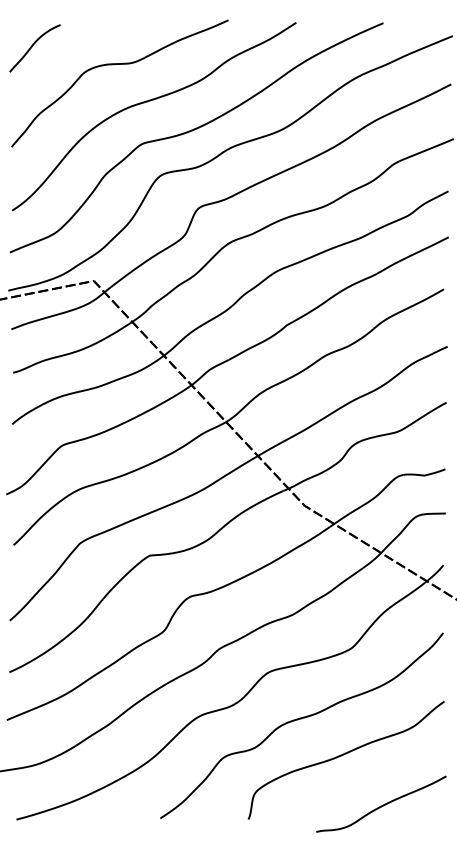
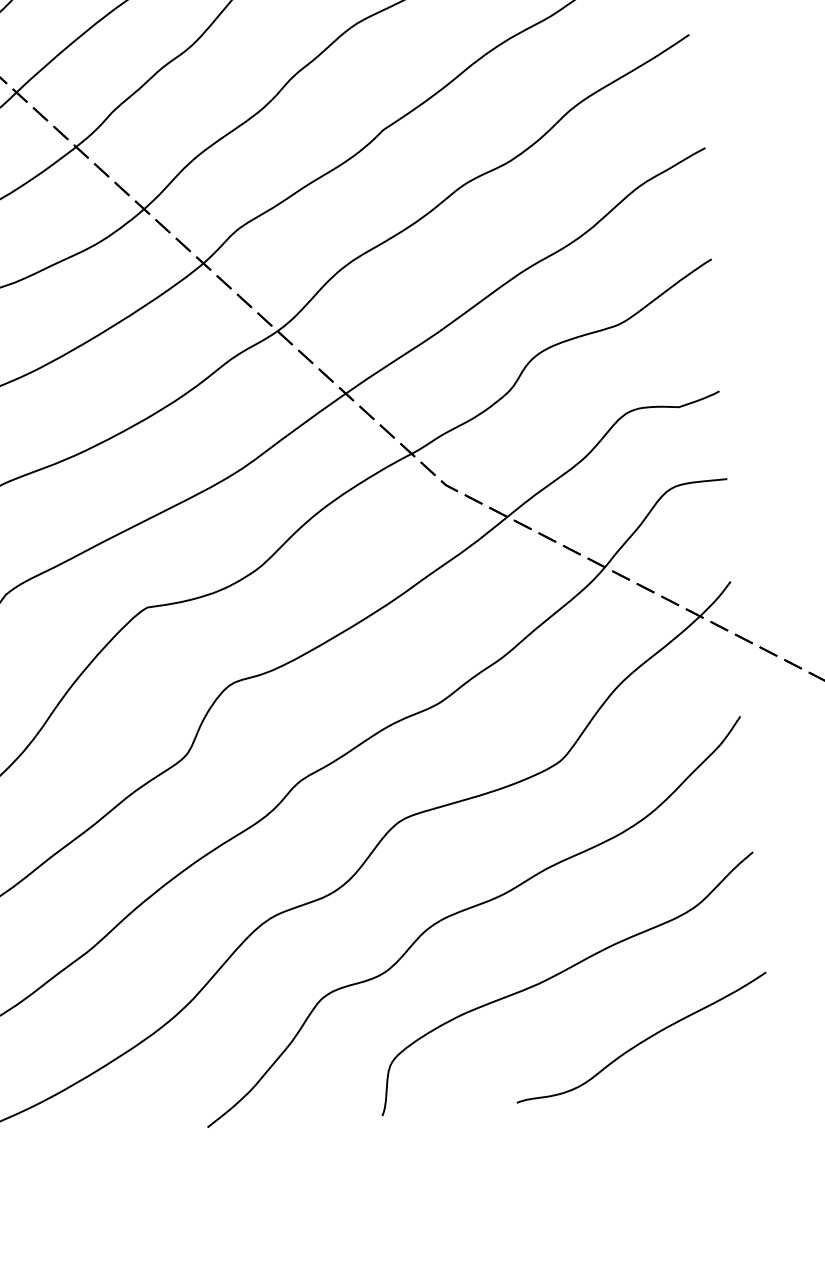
curve: (382, 804) -> (643, 1038), moved

